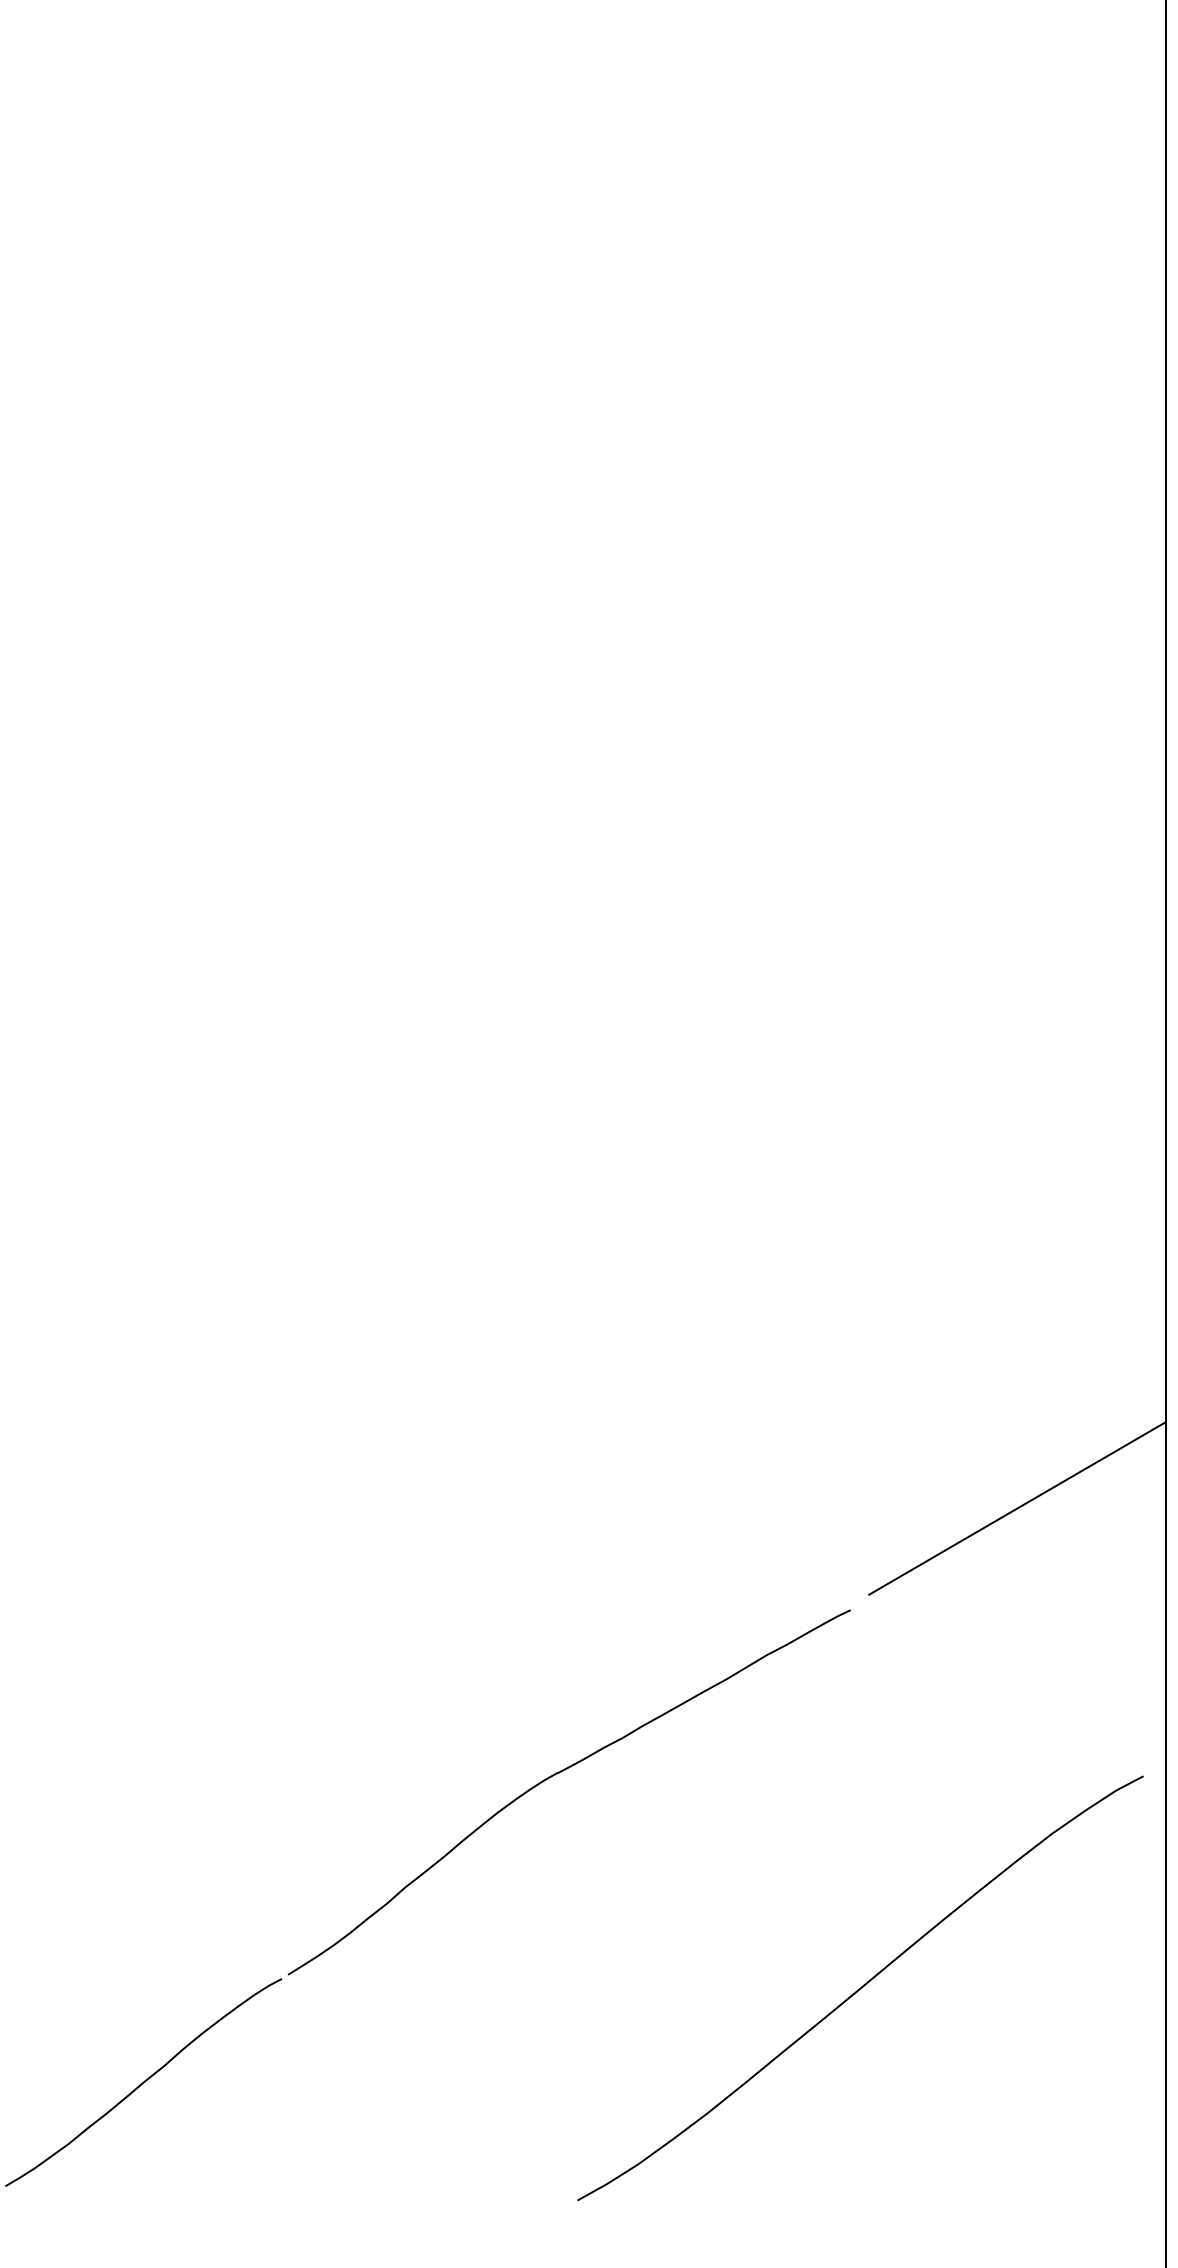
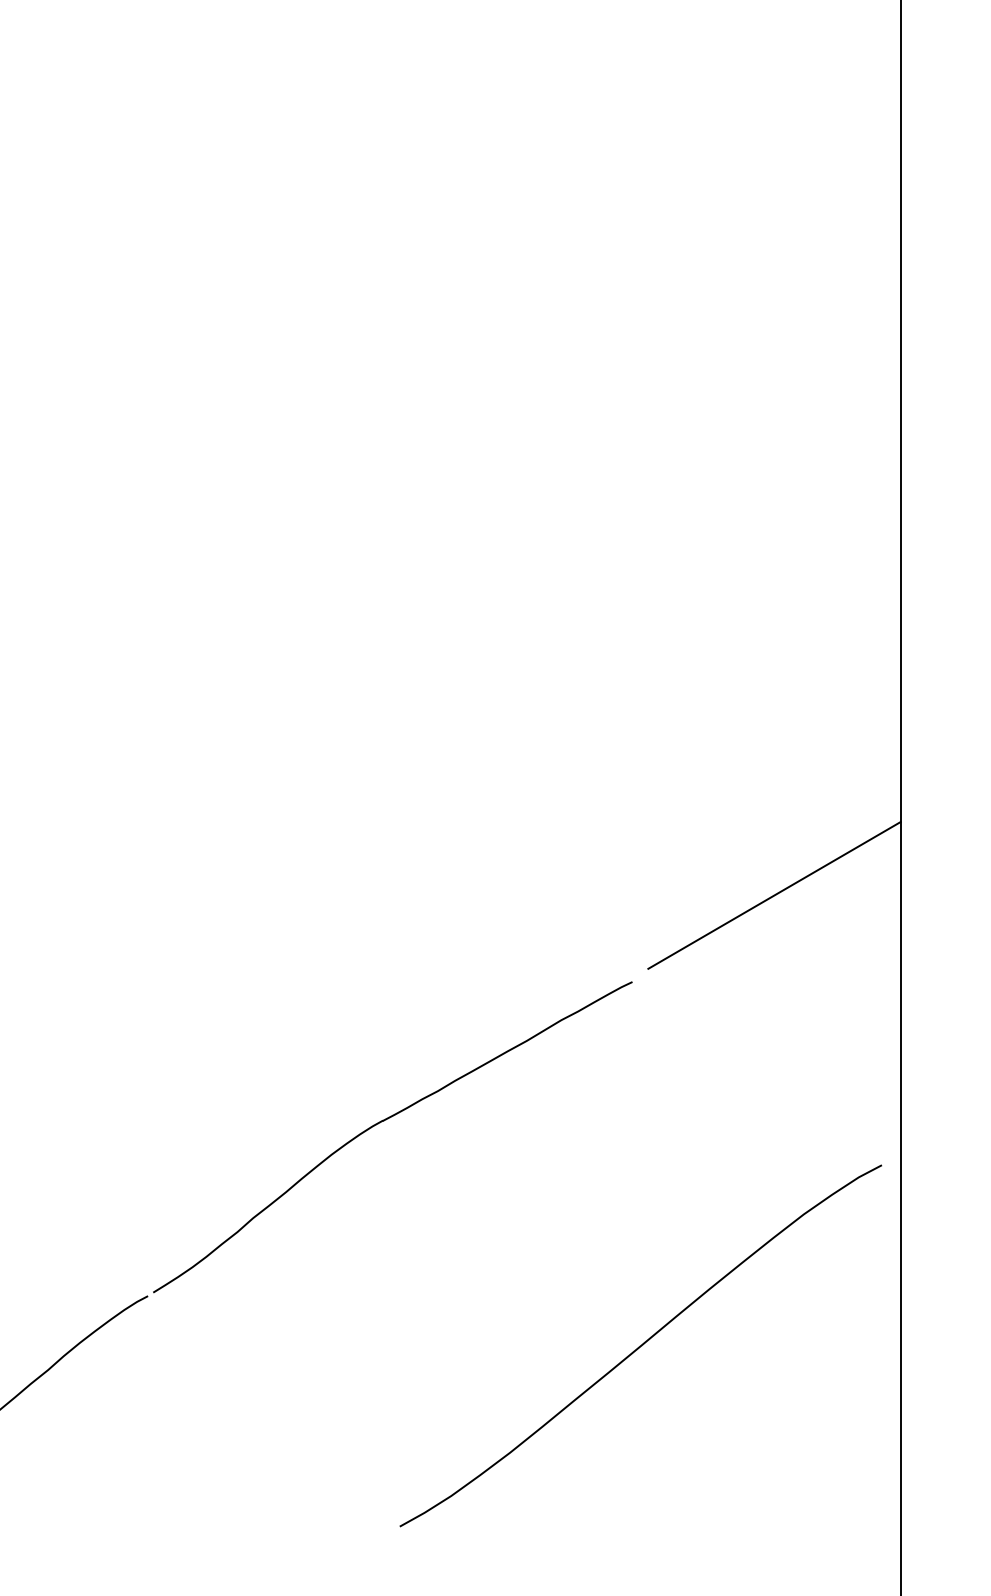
curve: (860, 1988) -> (640, 1346), moved

